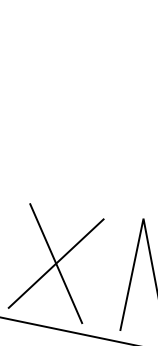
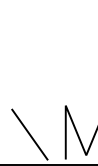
line: (55, 263) -> (29, 134), removed

